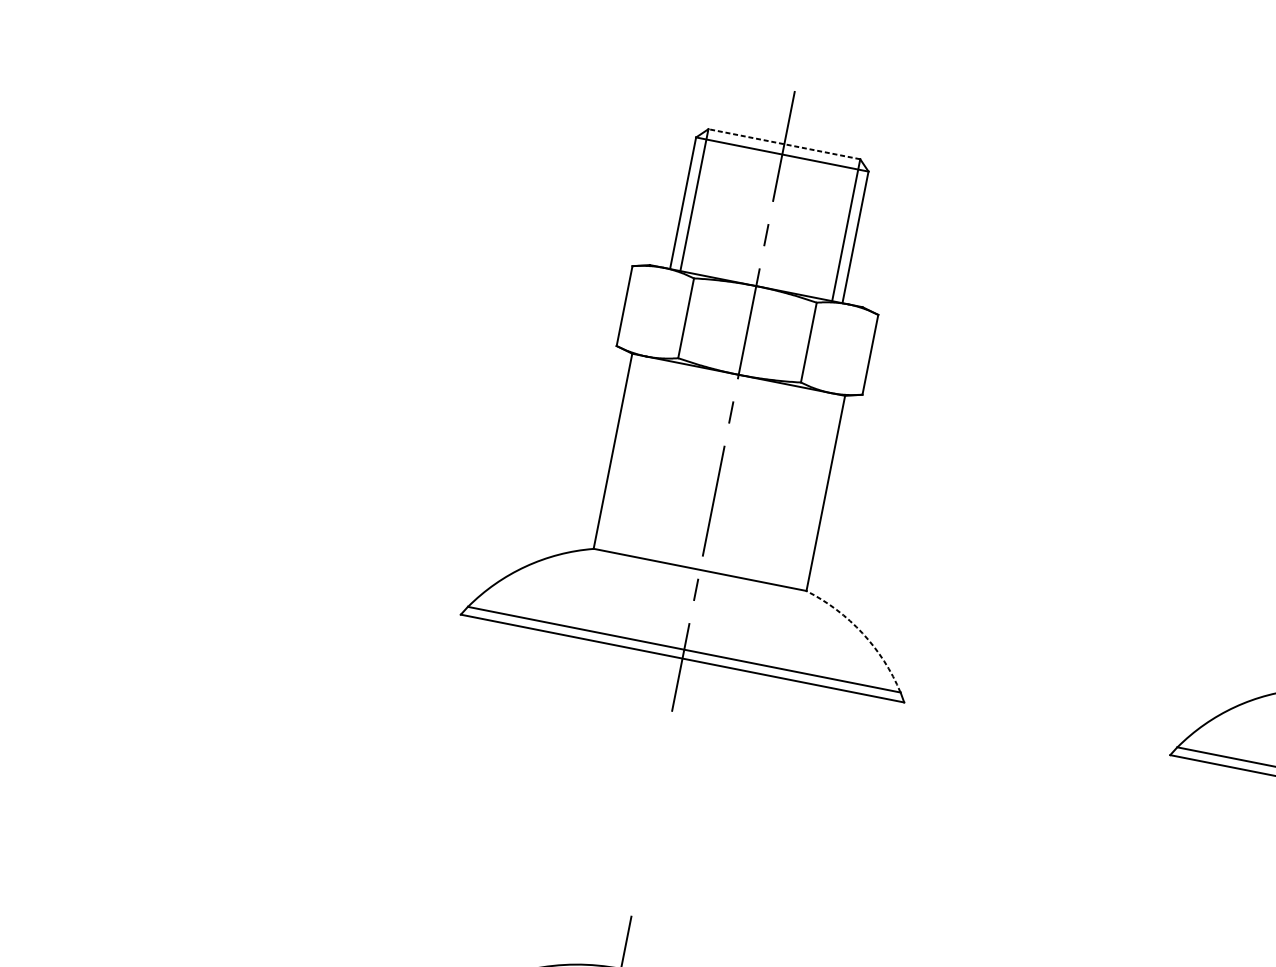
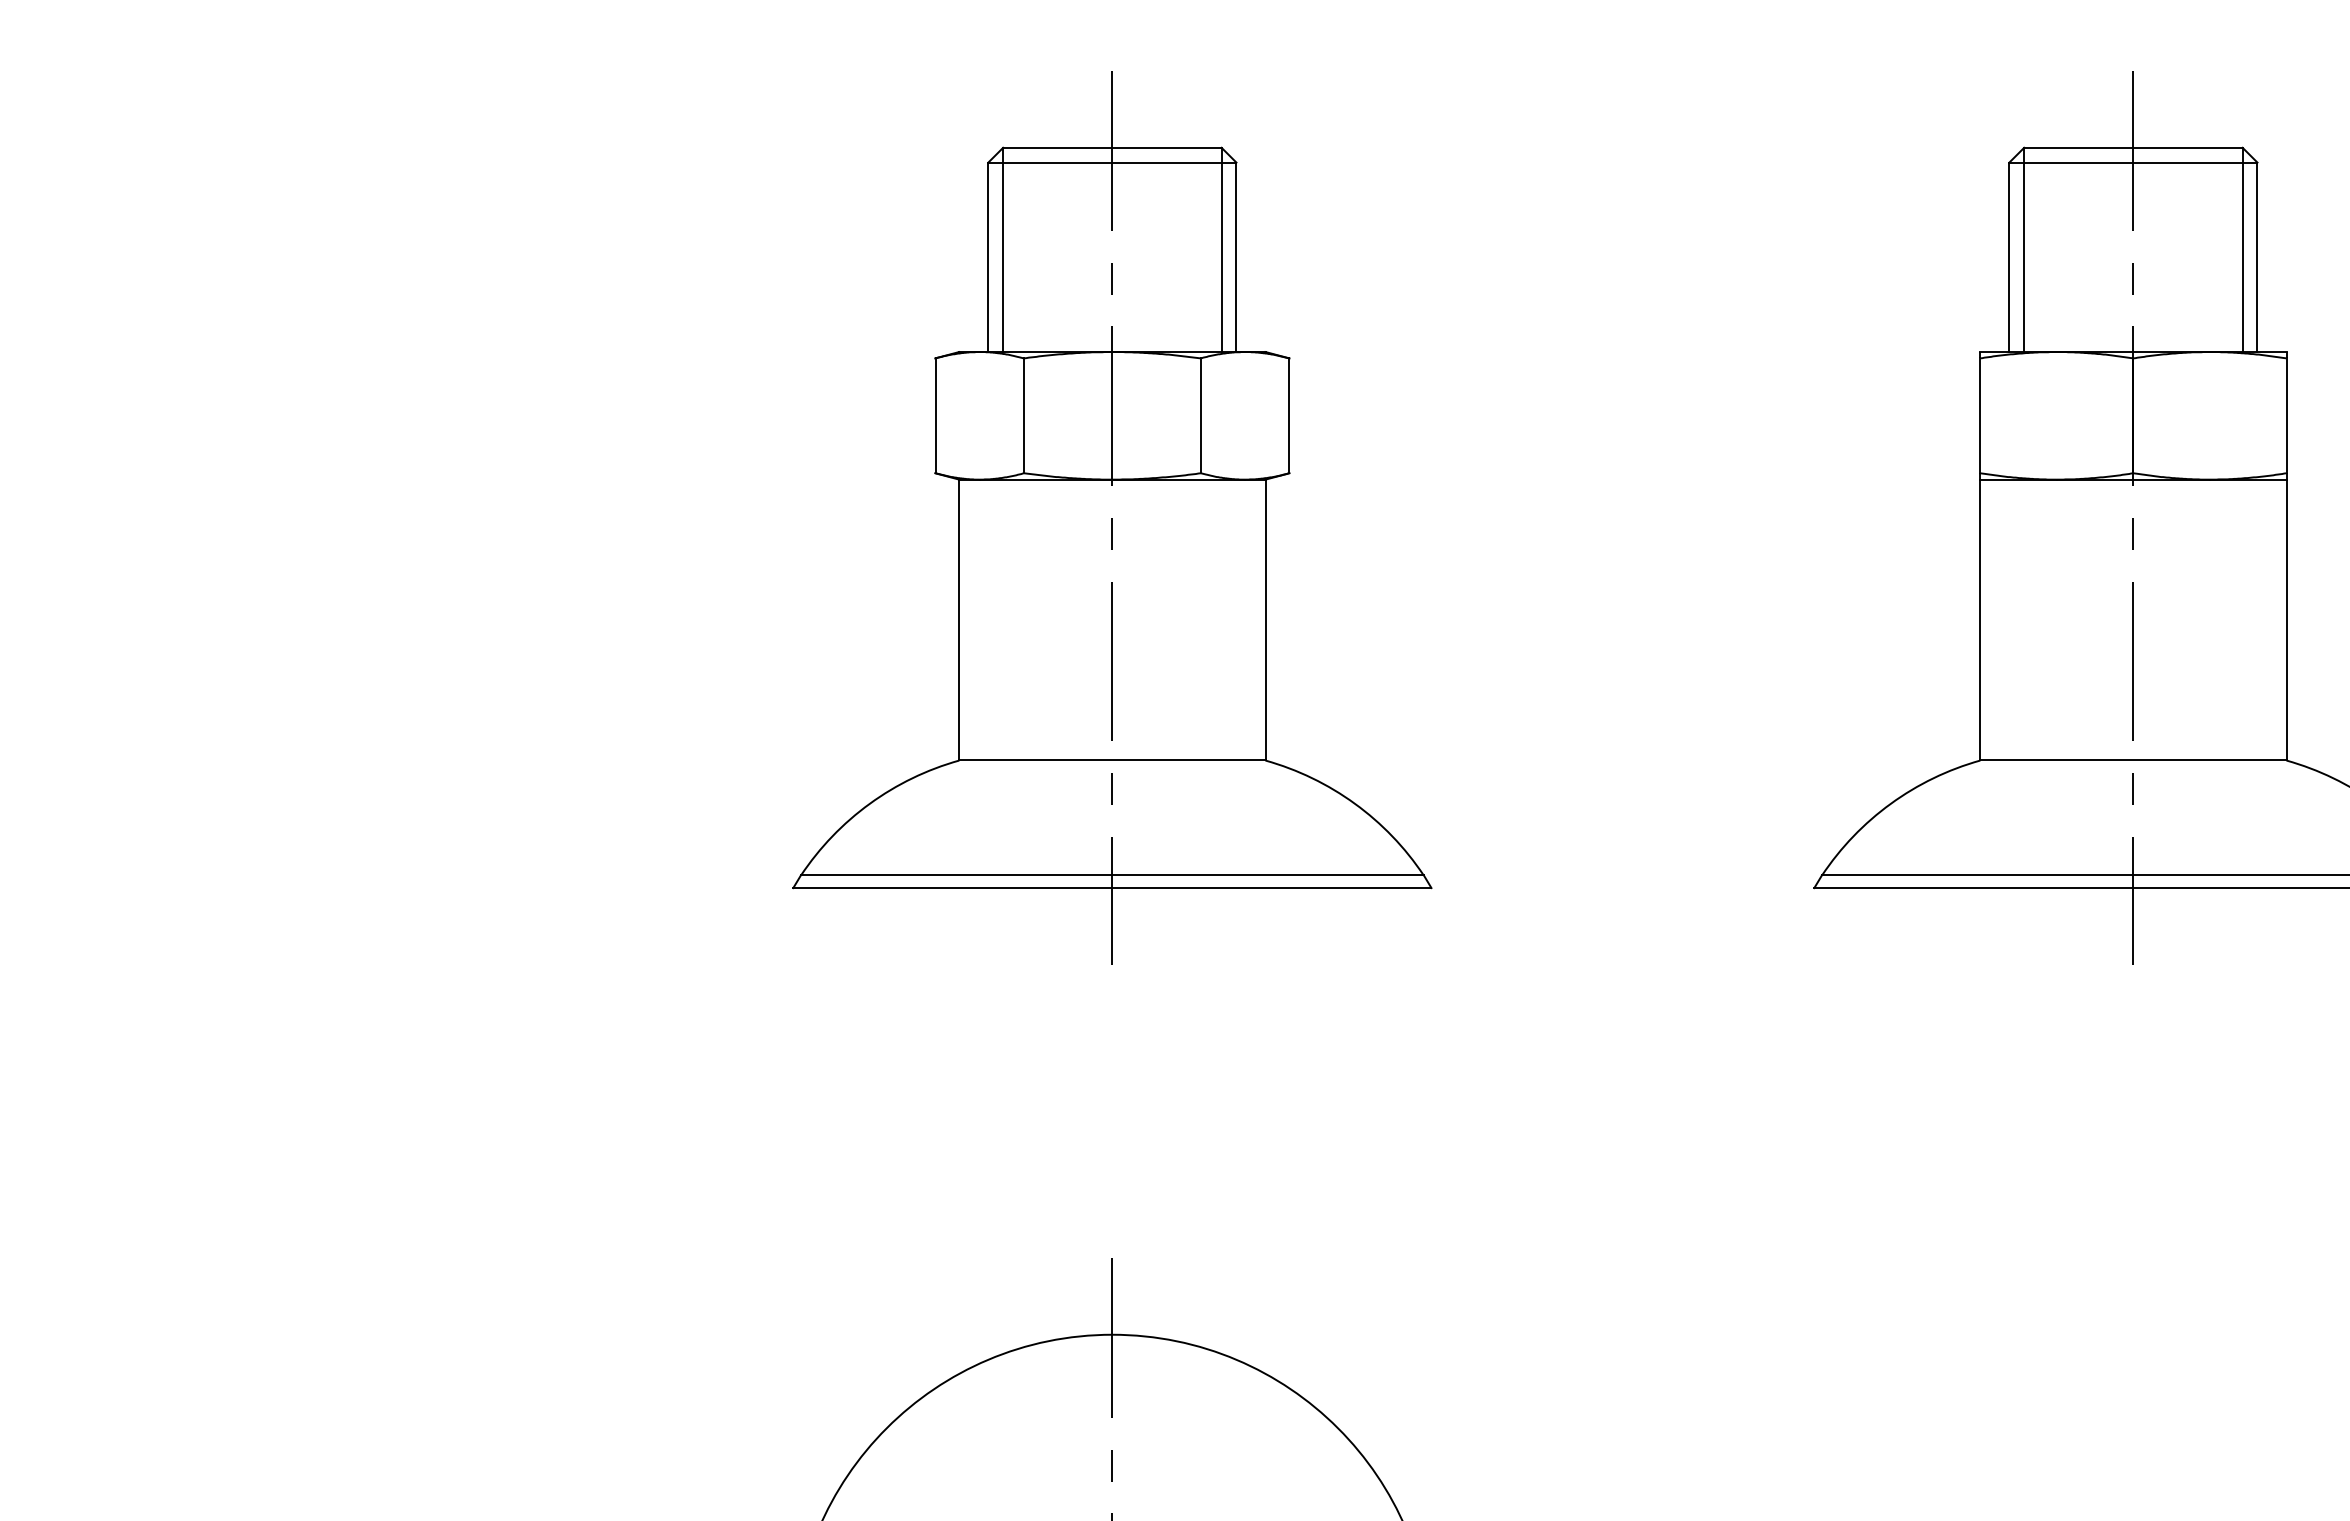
line: (783, 143) -> (1111, 147), dashed -> solid
arc: (862, 633) -> (1354, 803), dashed -> solid

